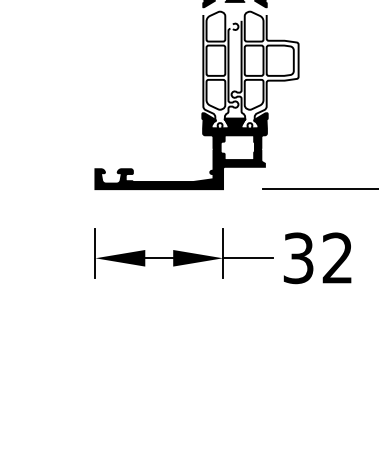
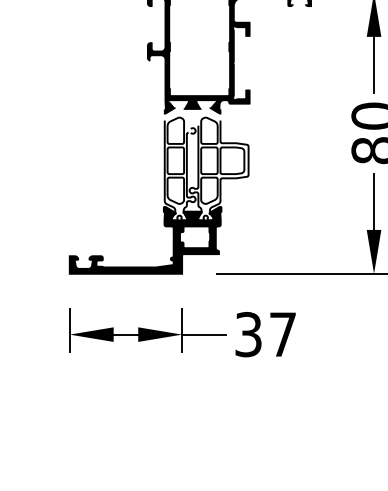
text: (337, 258) -> (282, 334), 32 -> 37

